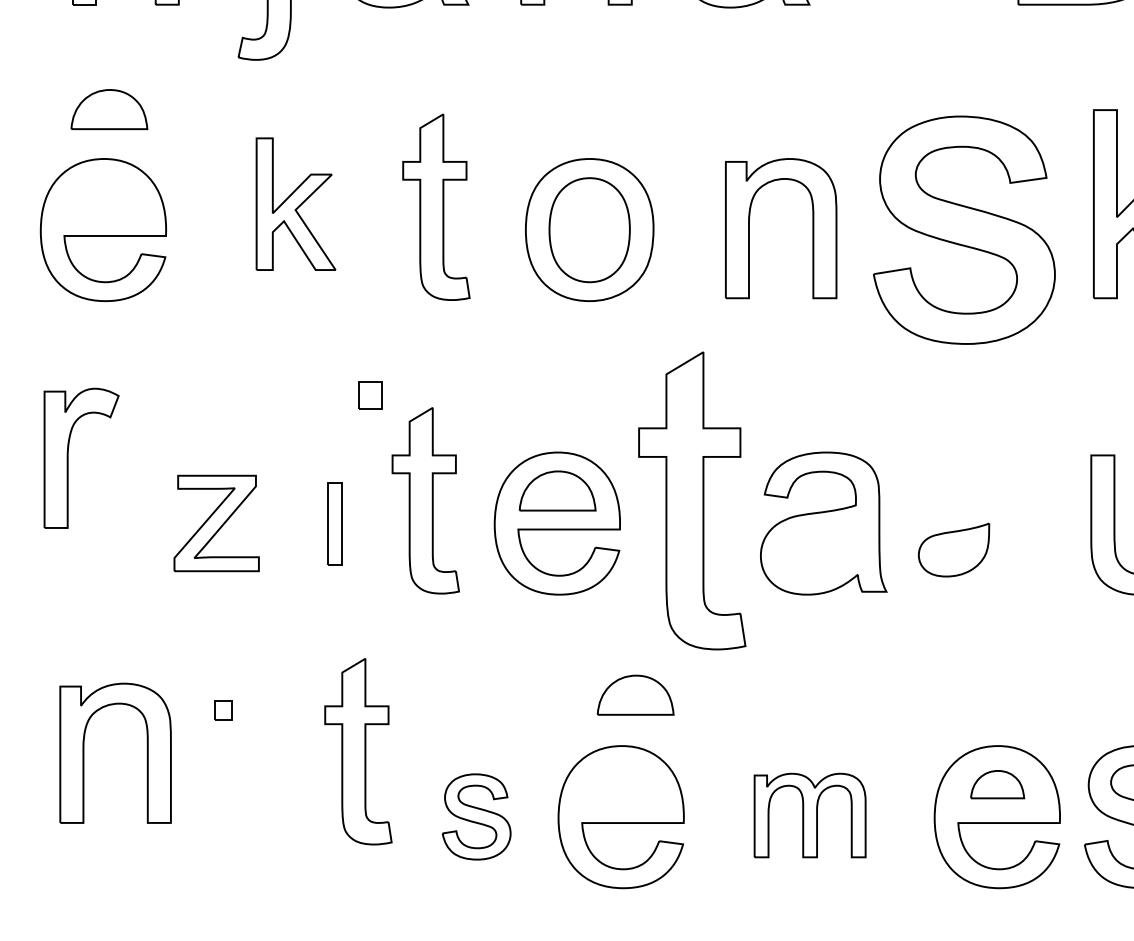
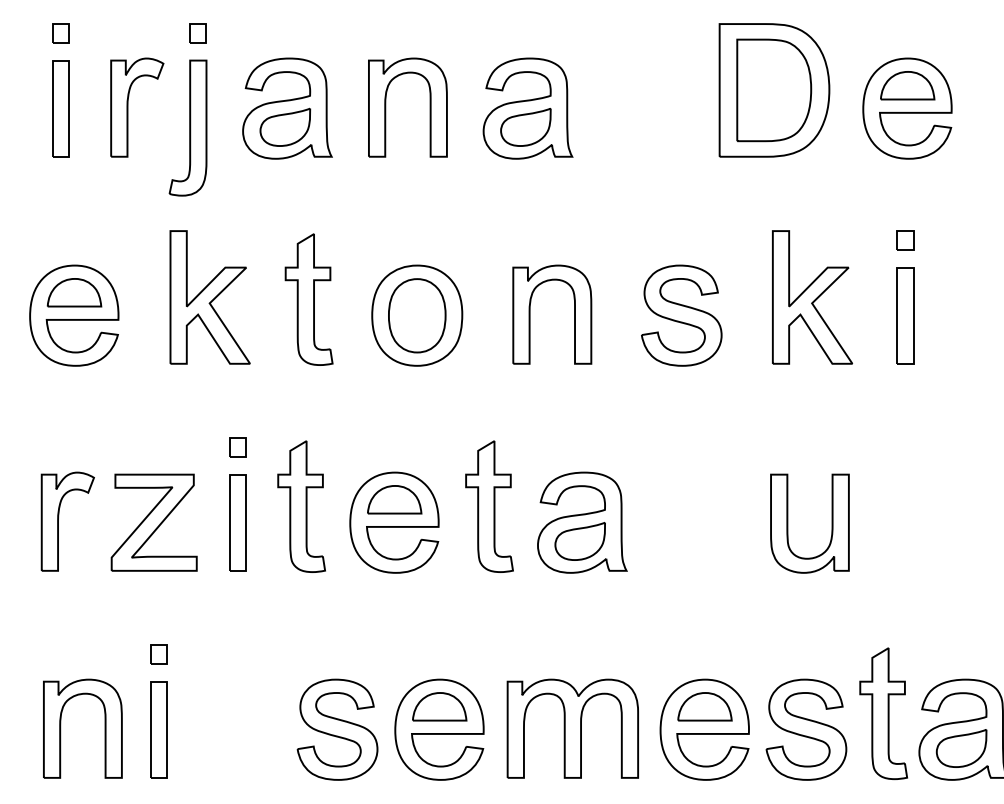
part: (109, 109) -> (74, 292), moved
part: (295, 204) -> (209, 297), size x1.43
part: (964, 229) -> (681, 315), size x0.62
part: (370, 395) -> (237, 447), moved
part: (68, 458) -> (58, 521), moved
part: (692, 500) -> (489, 506), size x0.62
part: (215, 523) -> (153, 522), size x1.43
part: (334, 523) -> (237, 522), size x1.67
part: (952, 550) -> (579, 541), moved
part: (635, 694) -> (439, 706), moved
part: (222, 710) -> (158, 654), size x1.43
part: (357, 751) -> (253, 683), removed
part: (85, 752) -> (61, 728), moved
part: (996, 784) -> (704, 706), size x1.43
part: (809, 815) -> (572, 728), size x1.67
part: (222, 816) -> (158, 729), added
part: (476, 816) -> (337, 729), size x1.67

